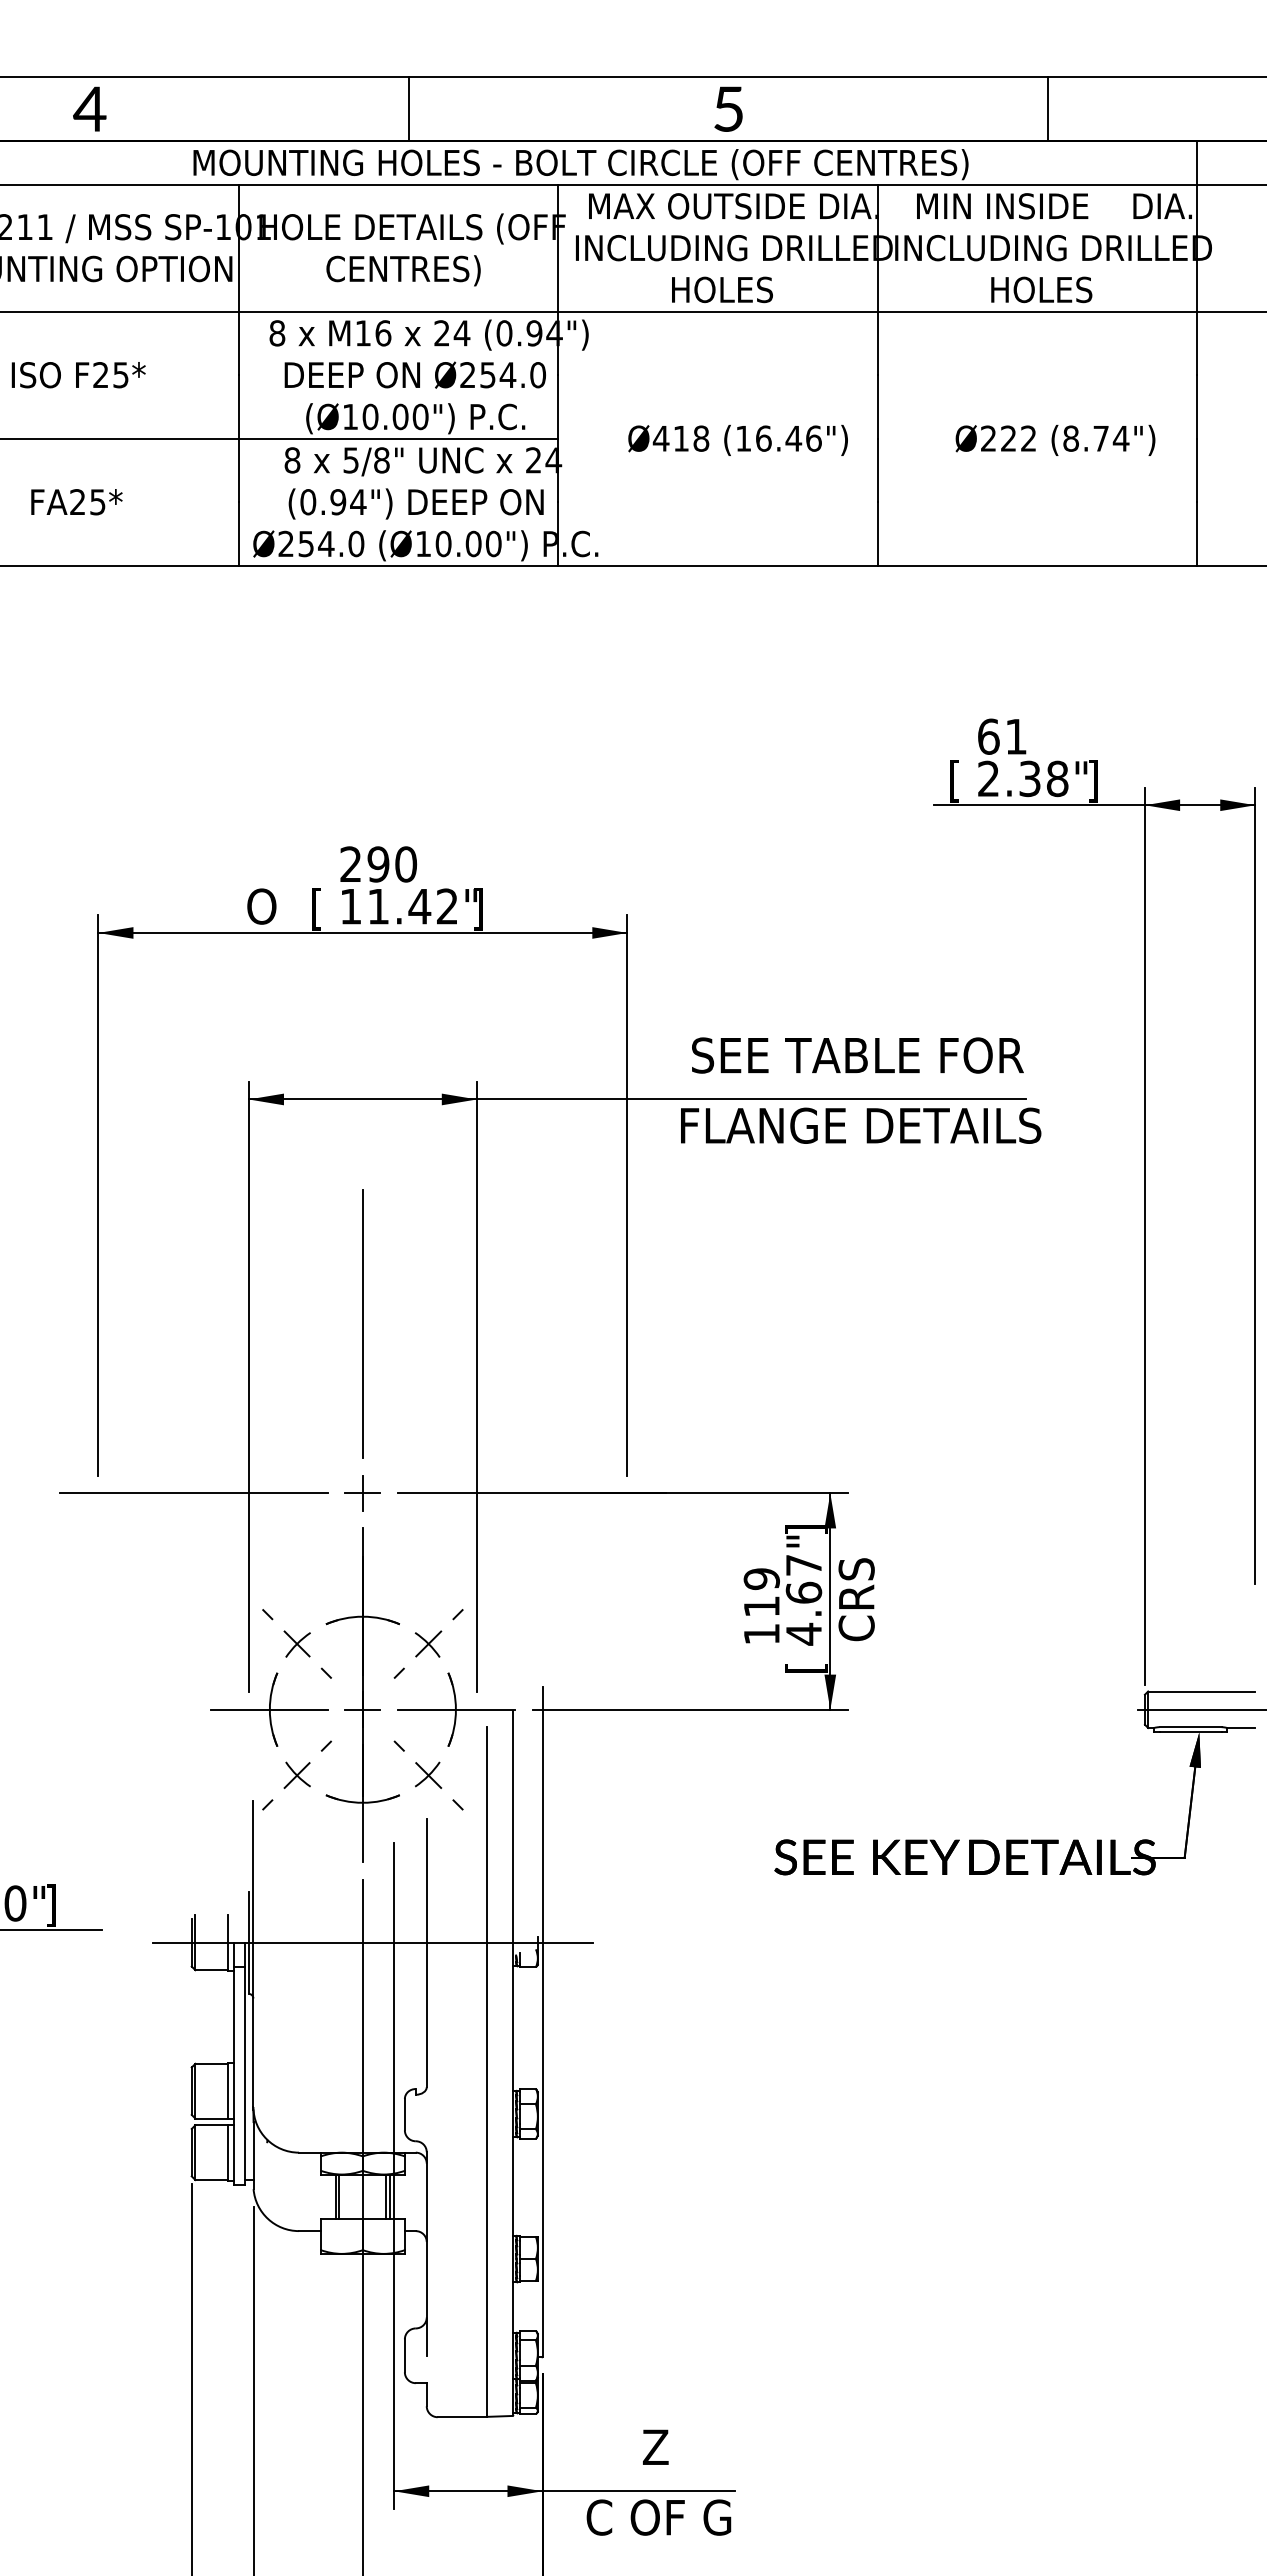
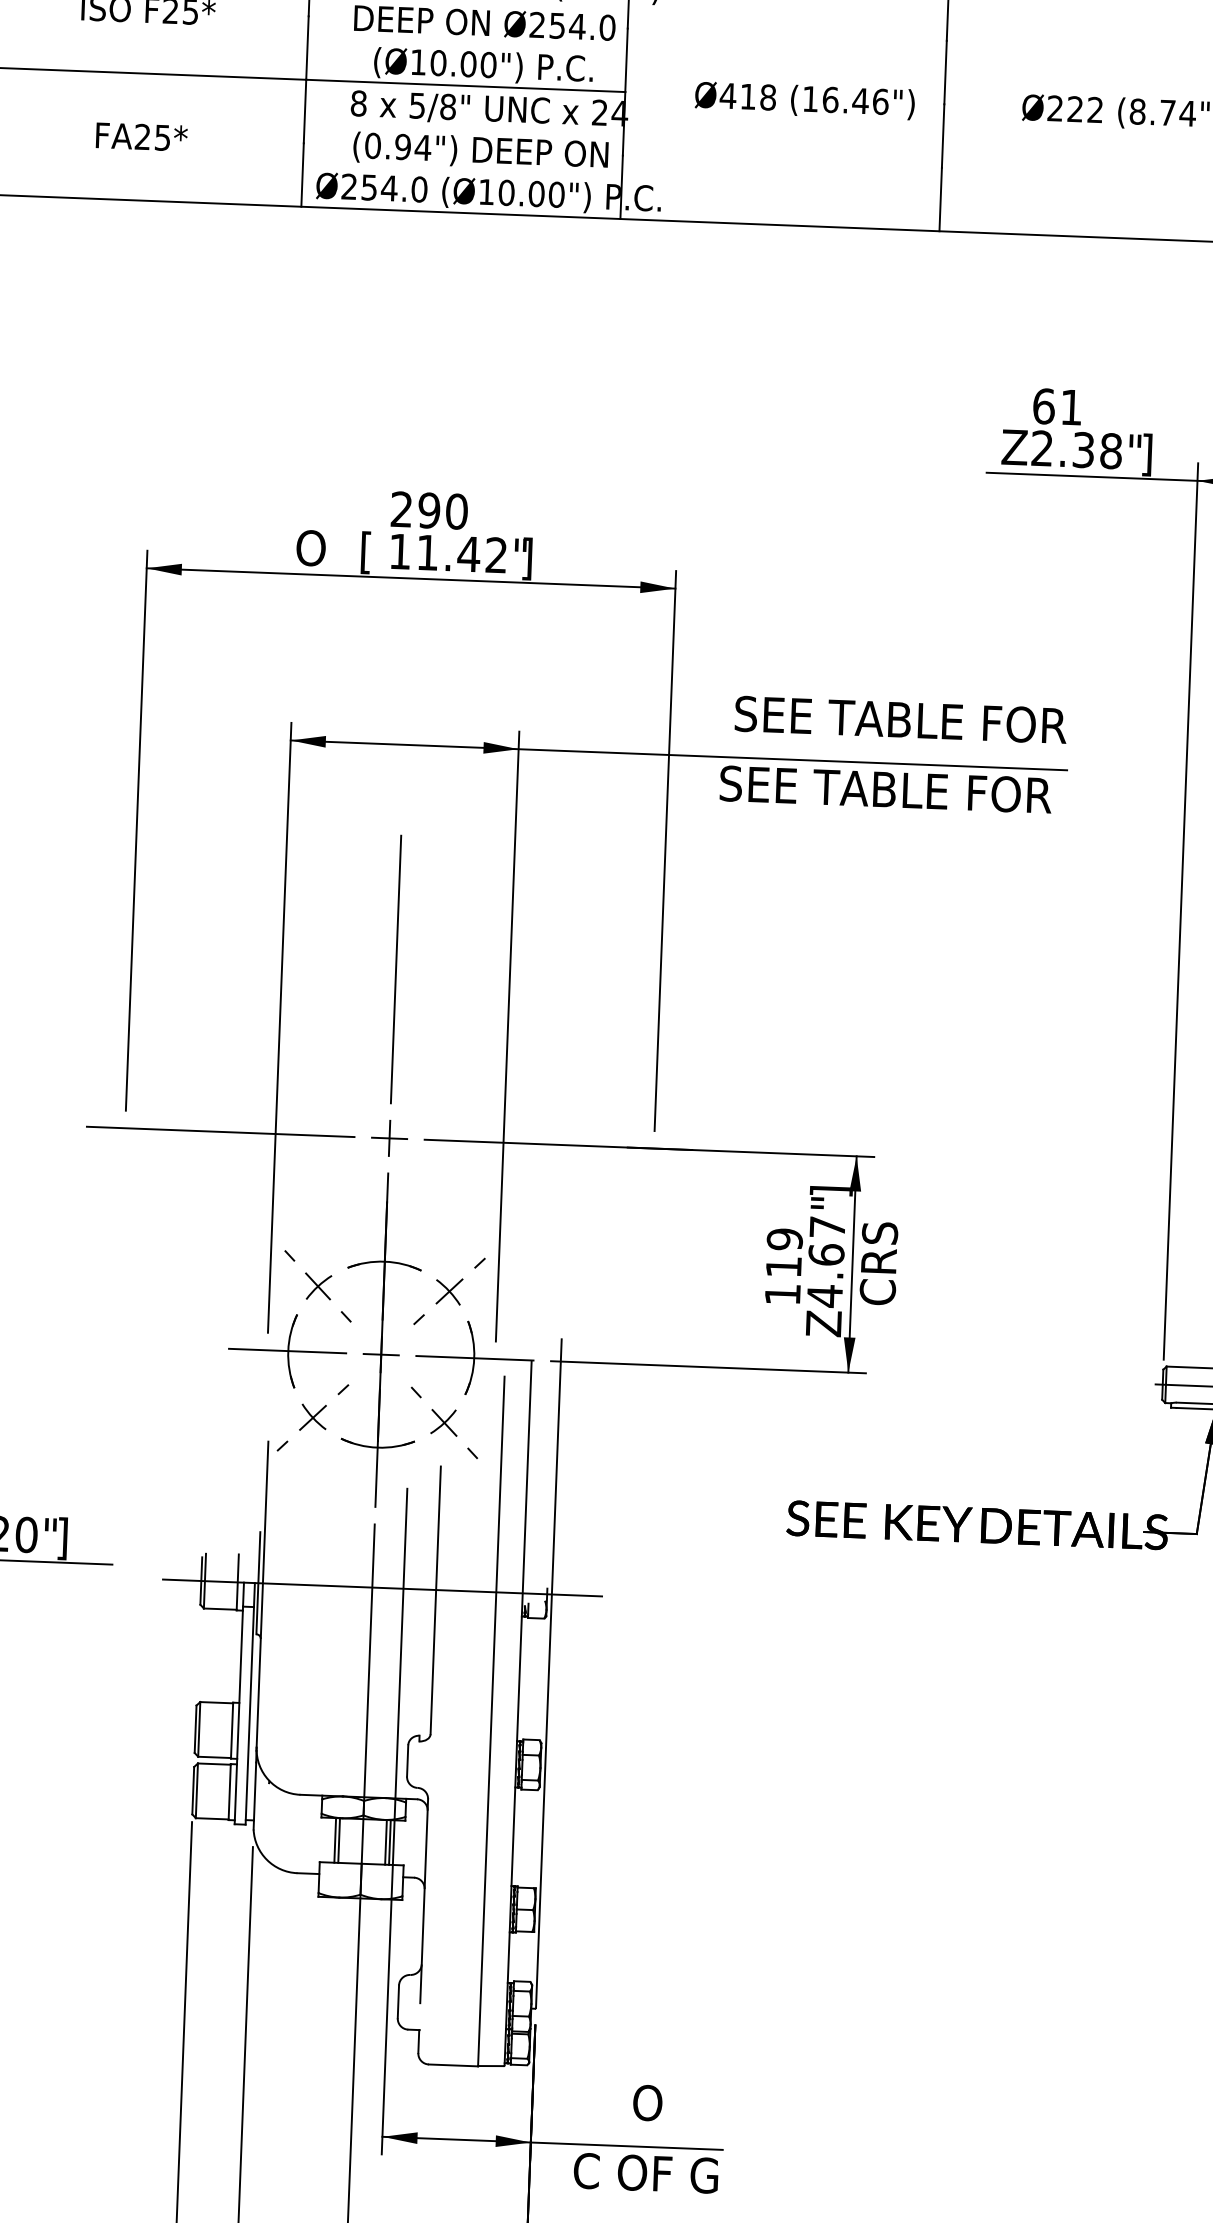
text: (960, 781) -> (1014, 450), [ -> Z
text: (860, 1125) -> (900, 789), FLANGE DETAILS -> SEE TABLE FOR
text: (806, 1661) -> (826, 1323), [ -> Z
text: (657, 2447) -> (647, 2103), Z -> O

